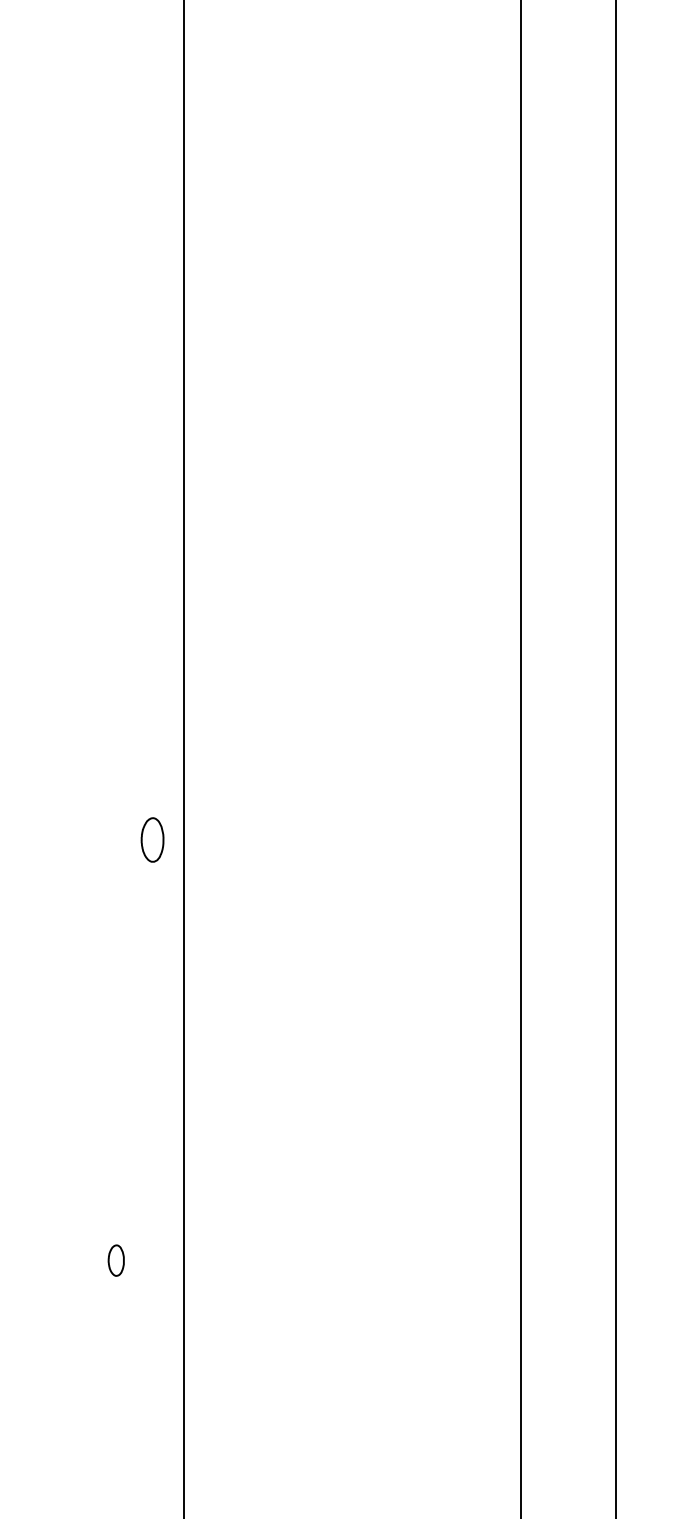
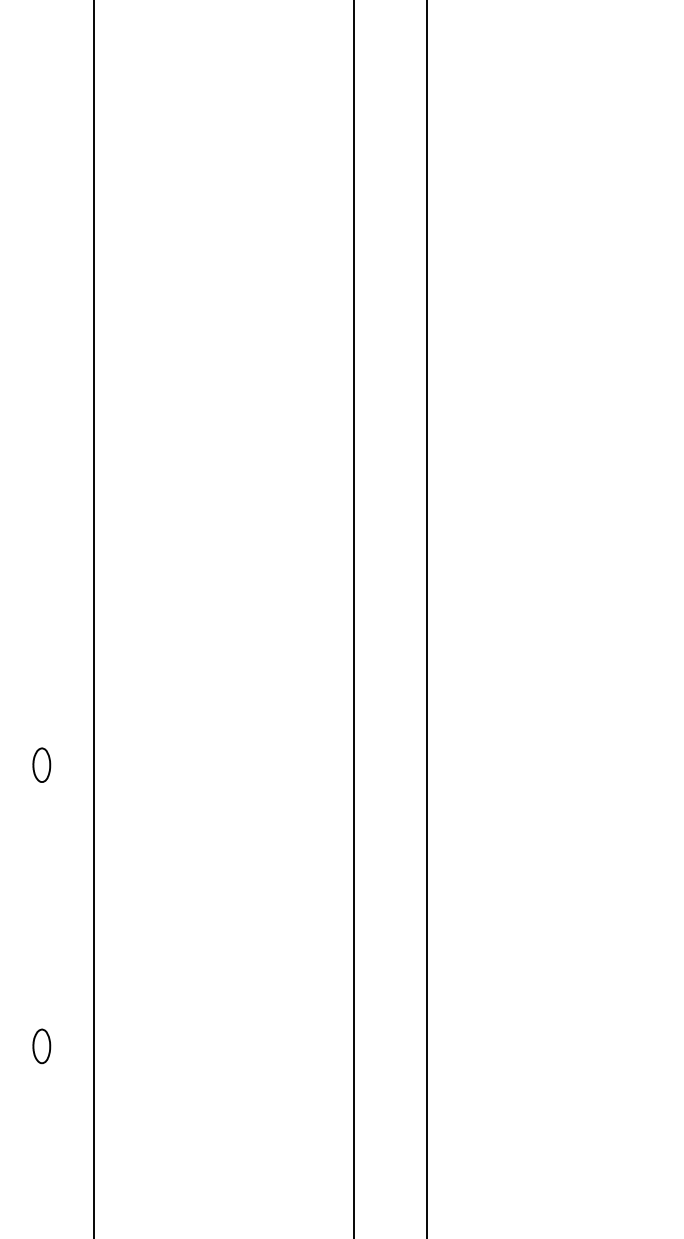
part: (152, 839) -> (41, 764), moved
part: (115, 1260) -> (41, 1046), size x1.43

